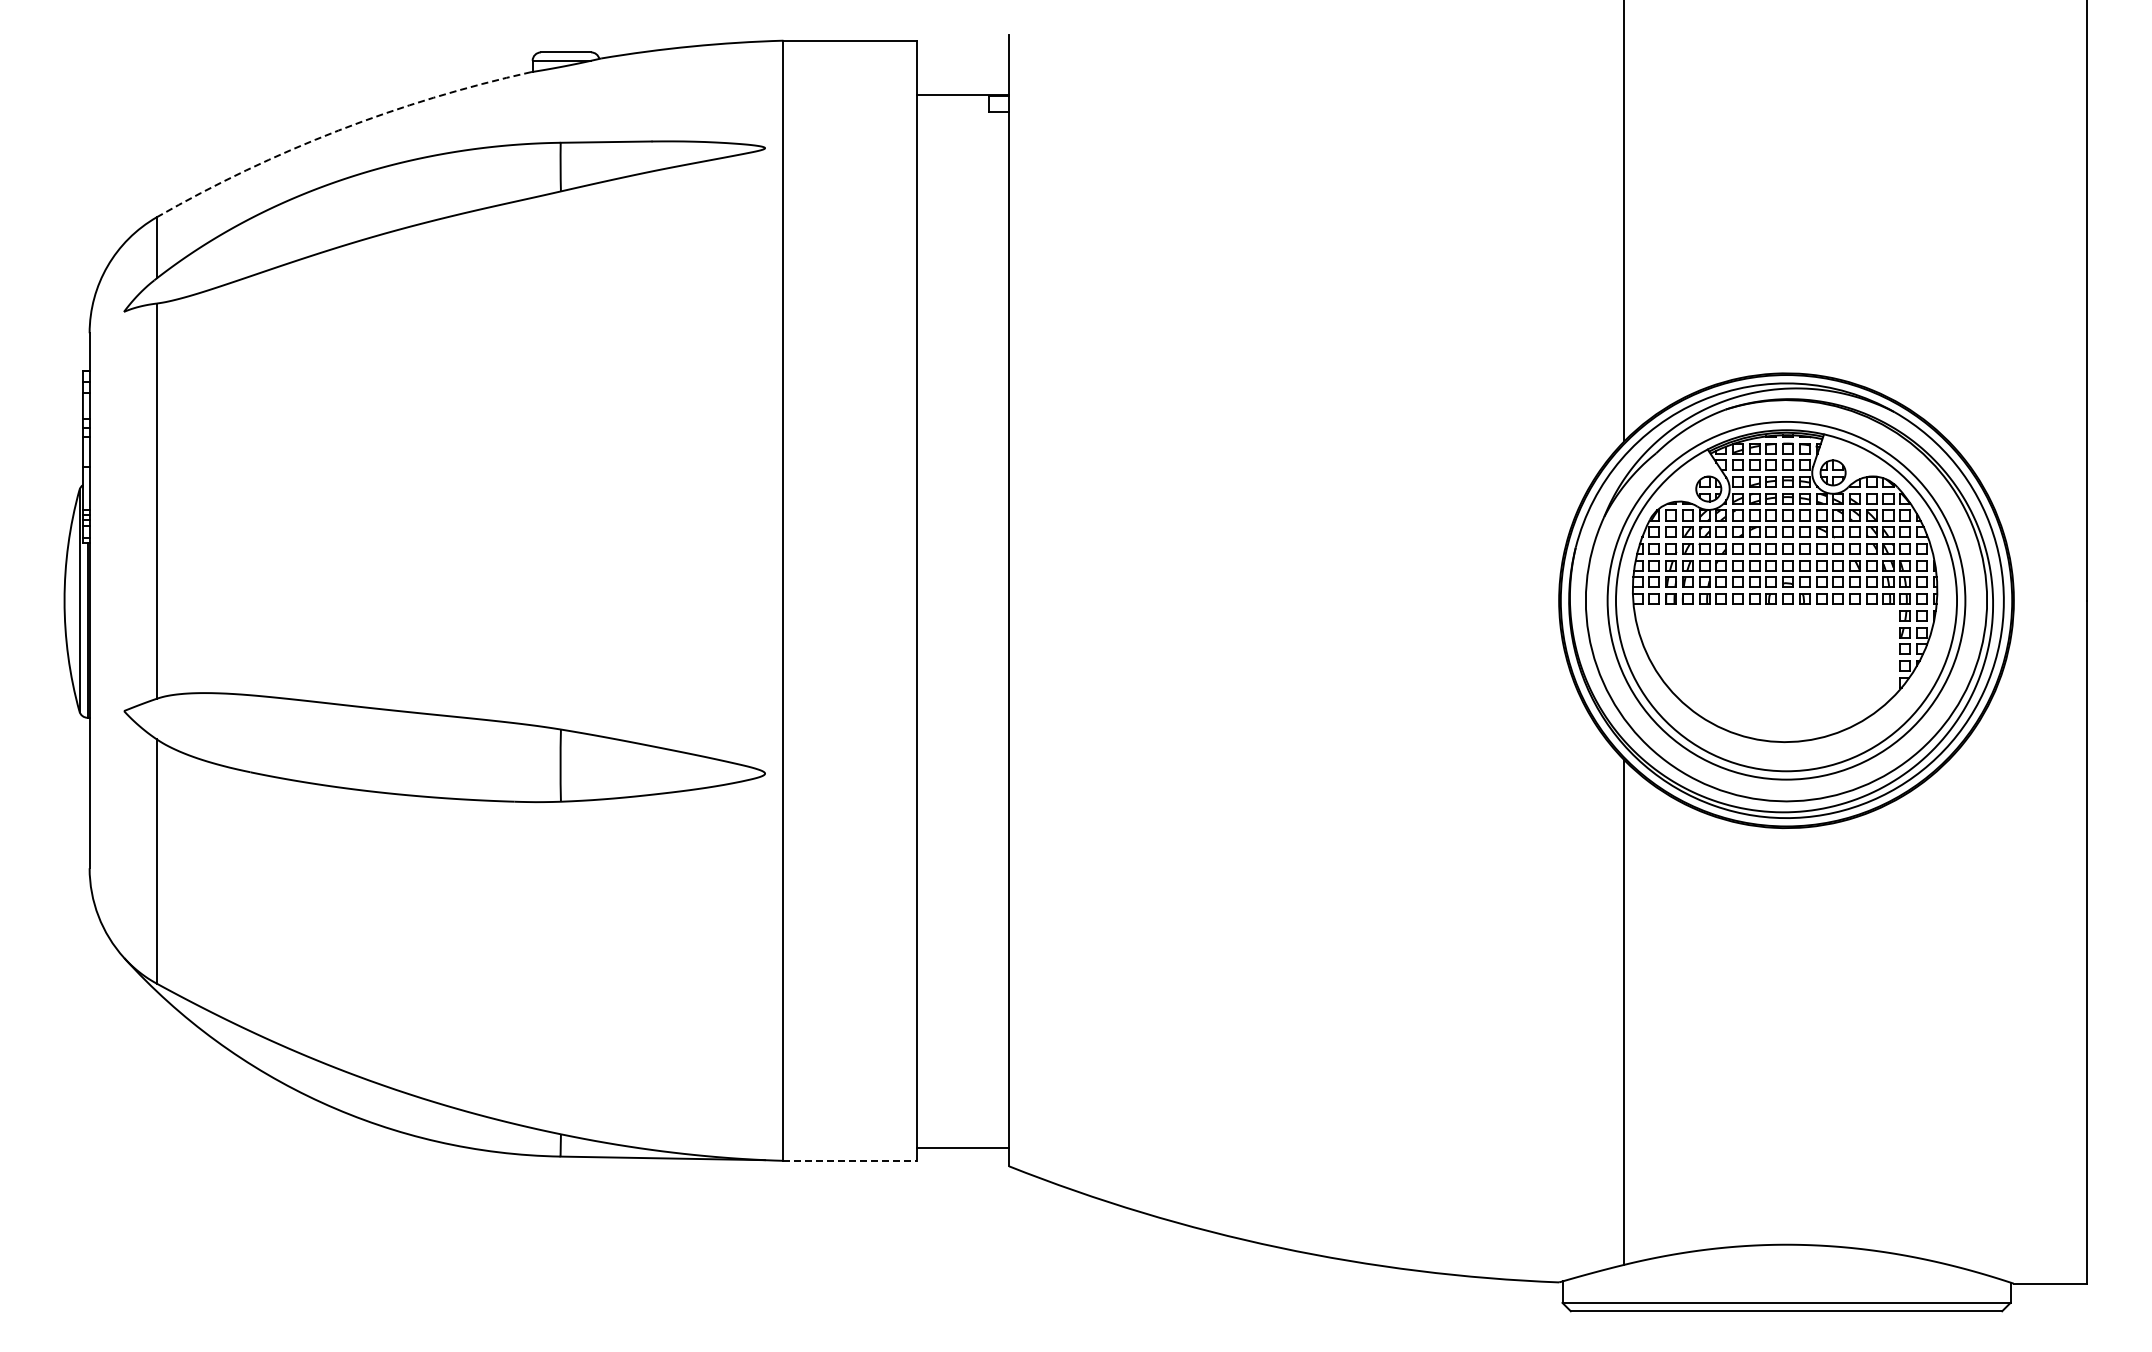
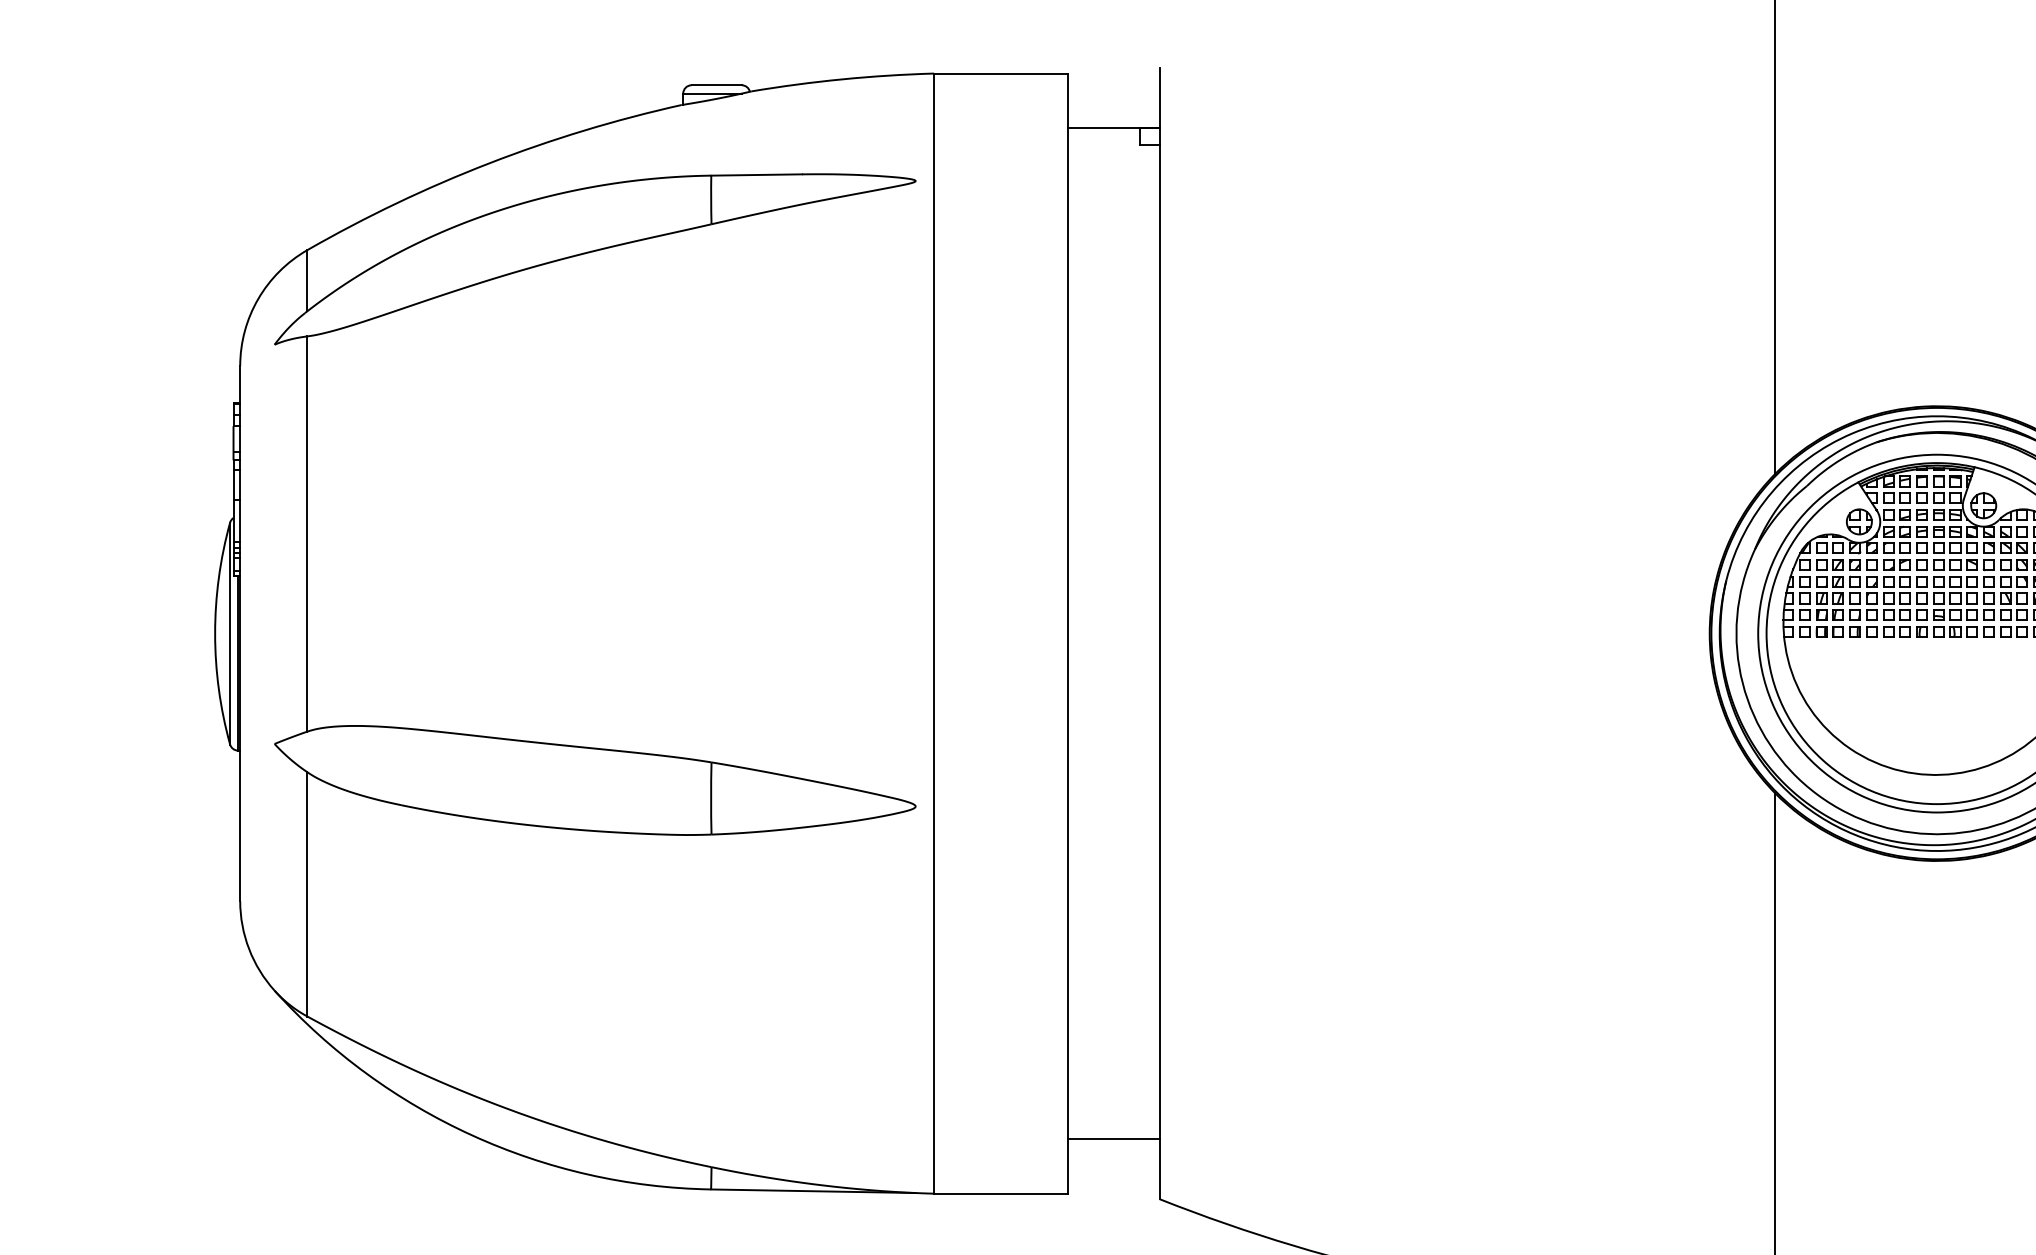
arc: (338, 130) -> (489, 163), dashed -> solid
line: (963, 1148) -> (1114, 1139), moved
line: (850, 1160) -> (1001, 1193), dashed -> solid

